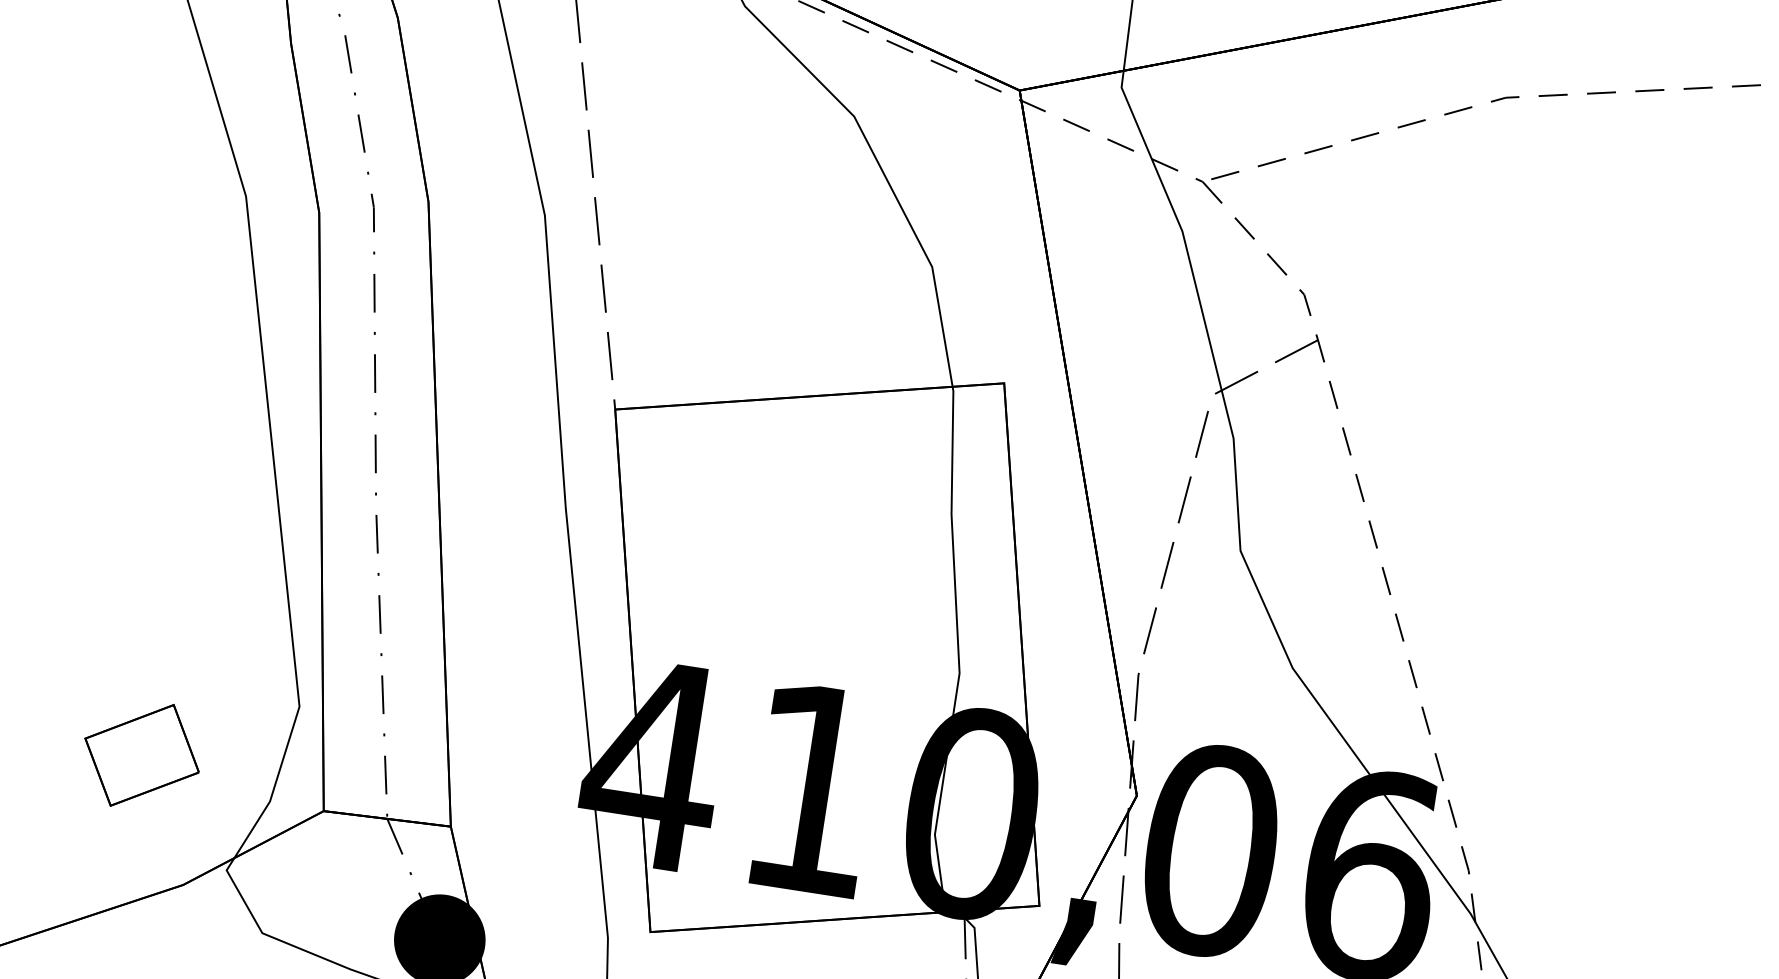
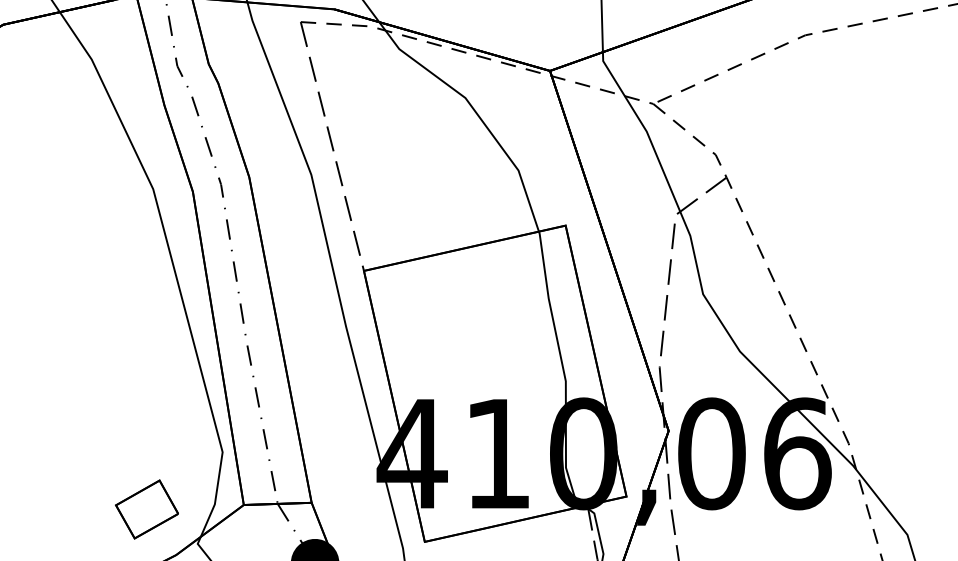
part: (140, 755) -> (146, 509), moved

